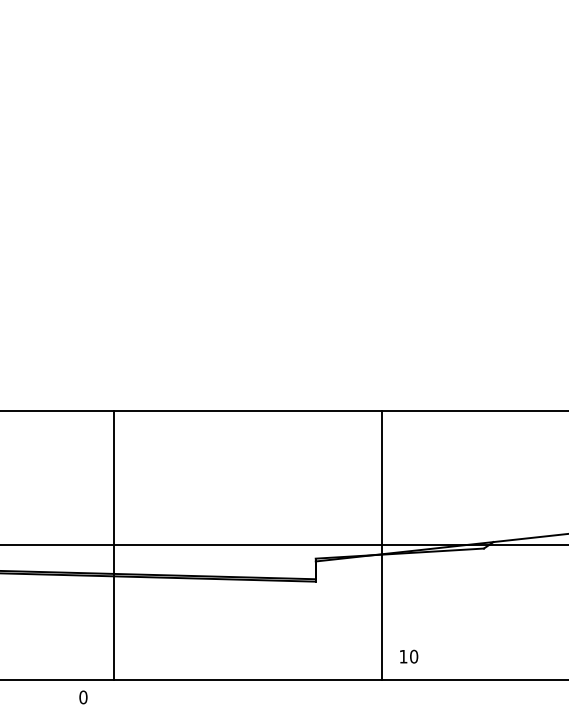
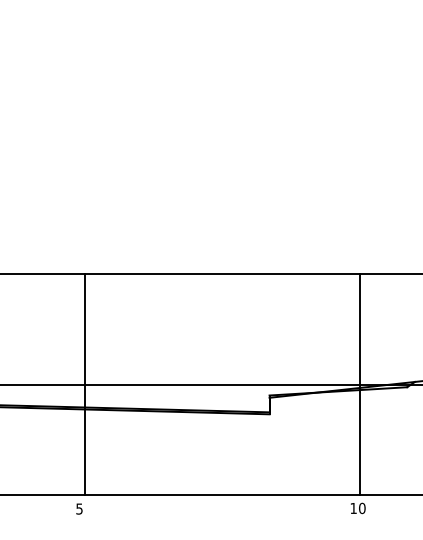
line: (113, 544) -> (84, 383), moved
line: (382, 544) -> (360, 383), moved
text: (409, 656) -> (358, 508), moved
text: (83, 697) -> (79, 509), 0 -> 5

